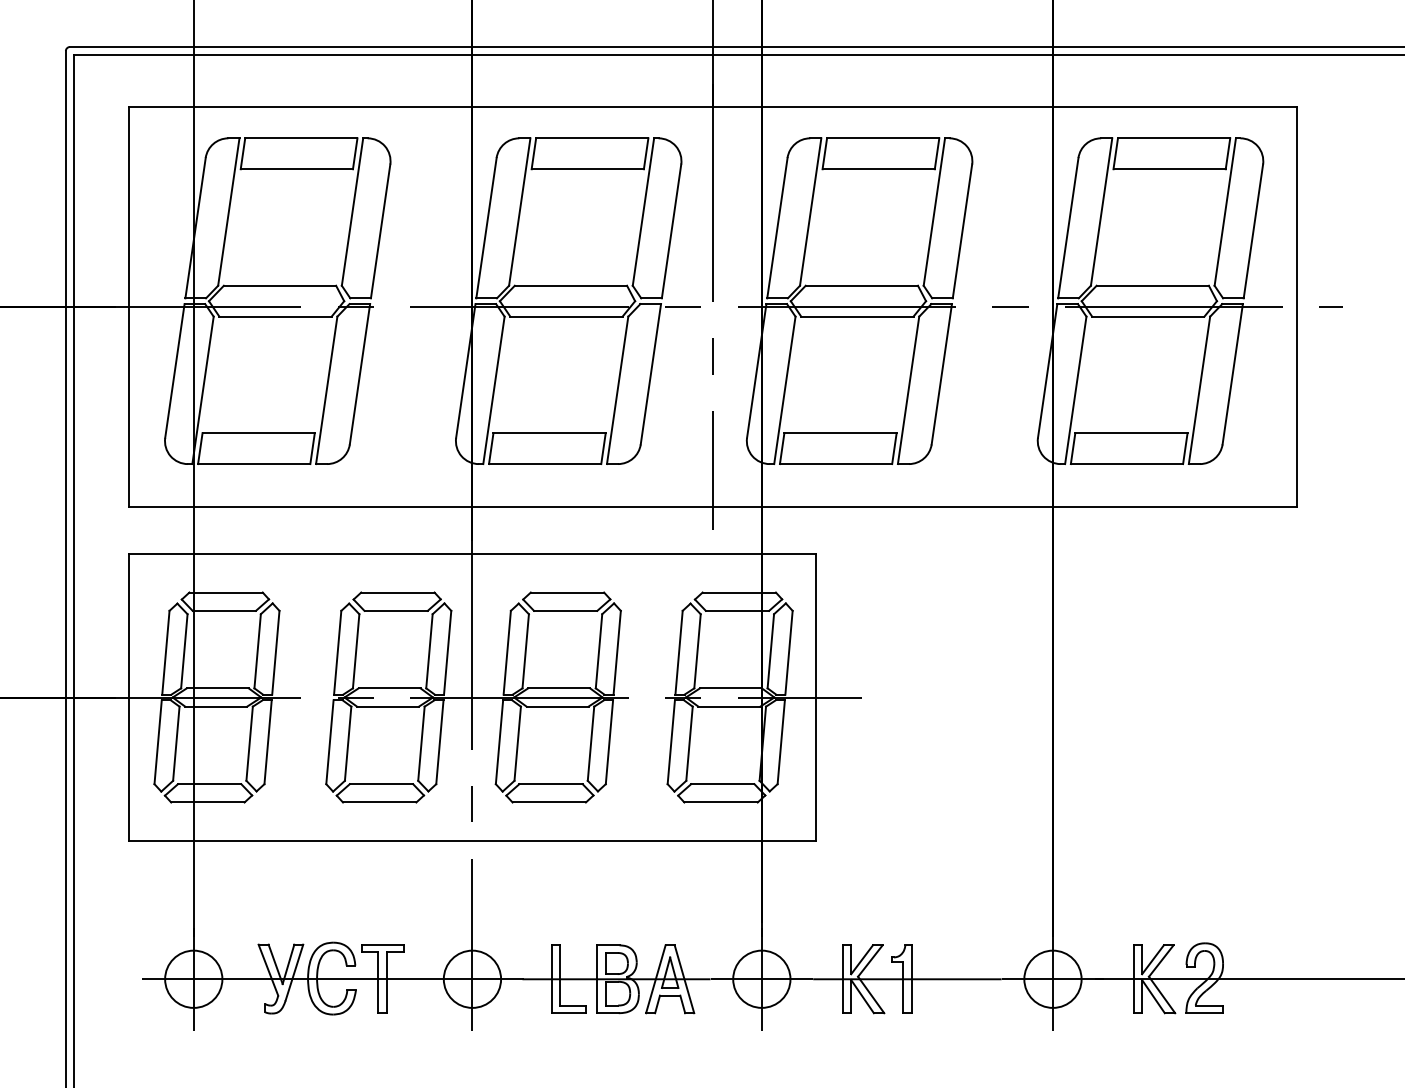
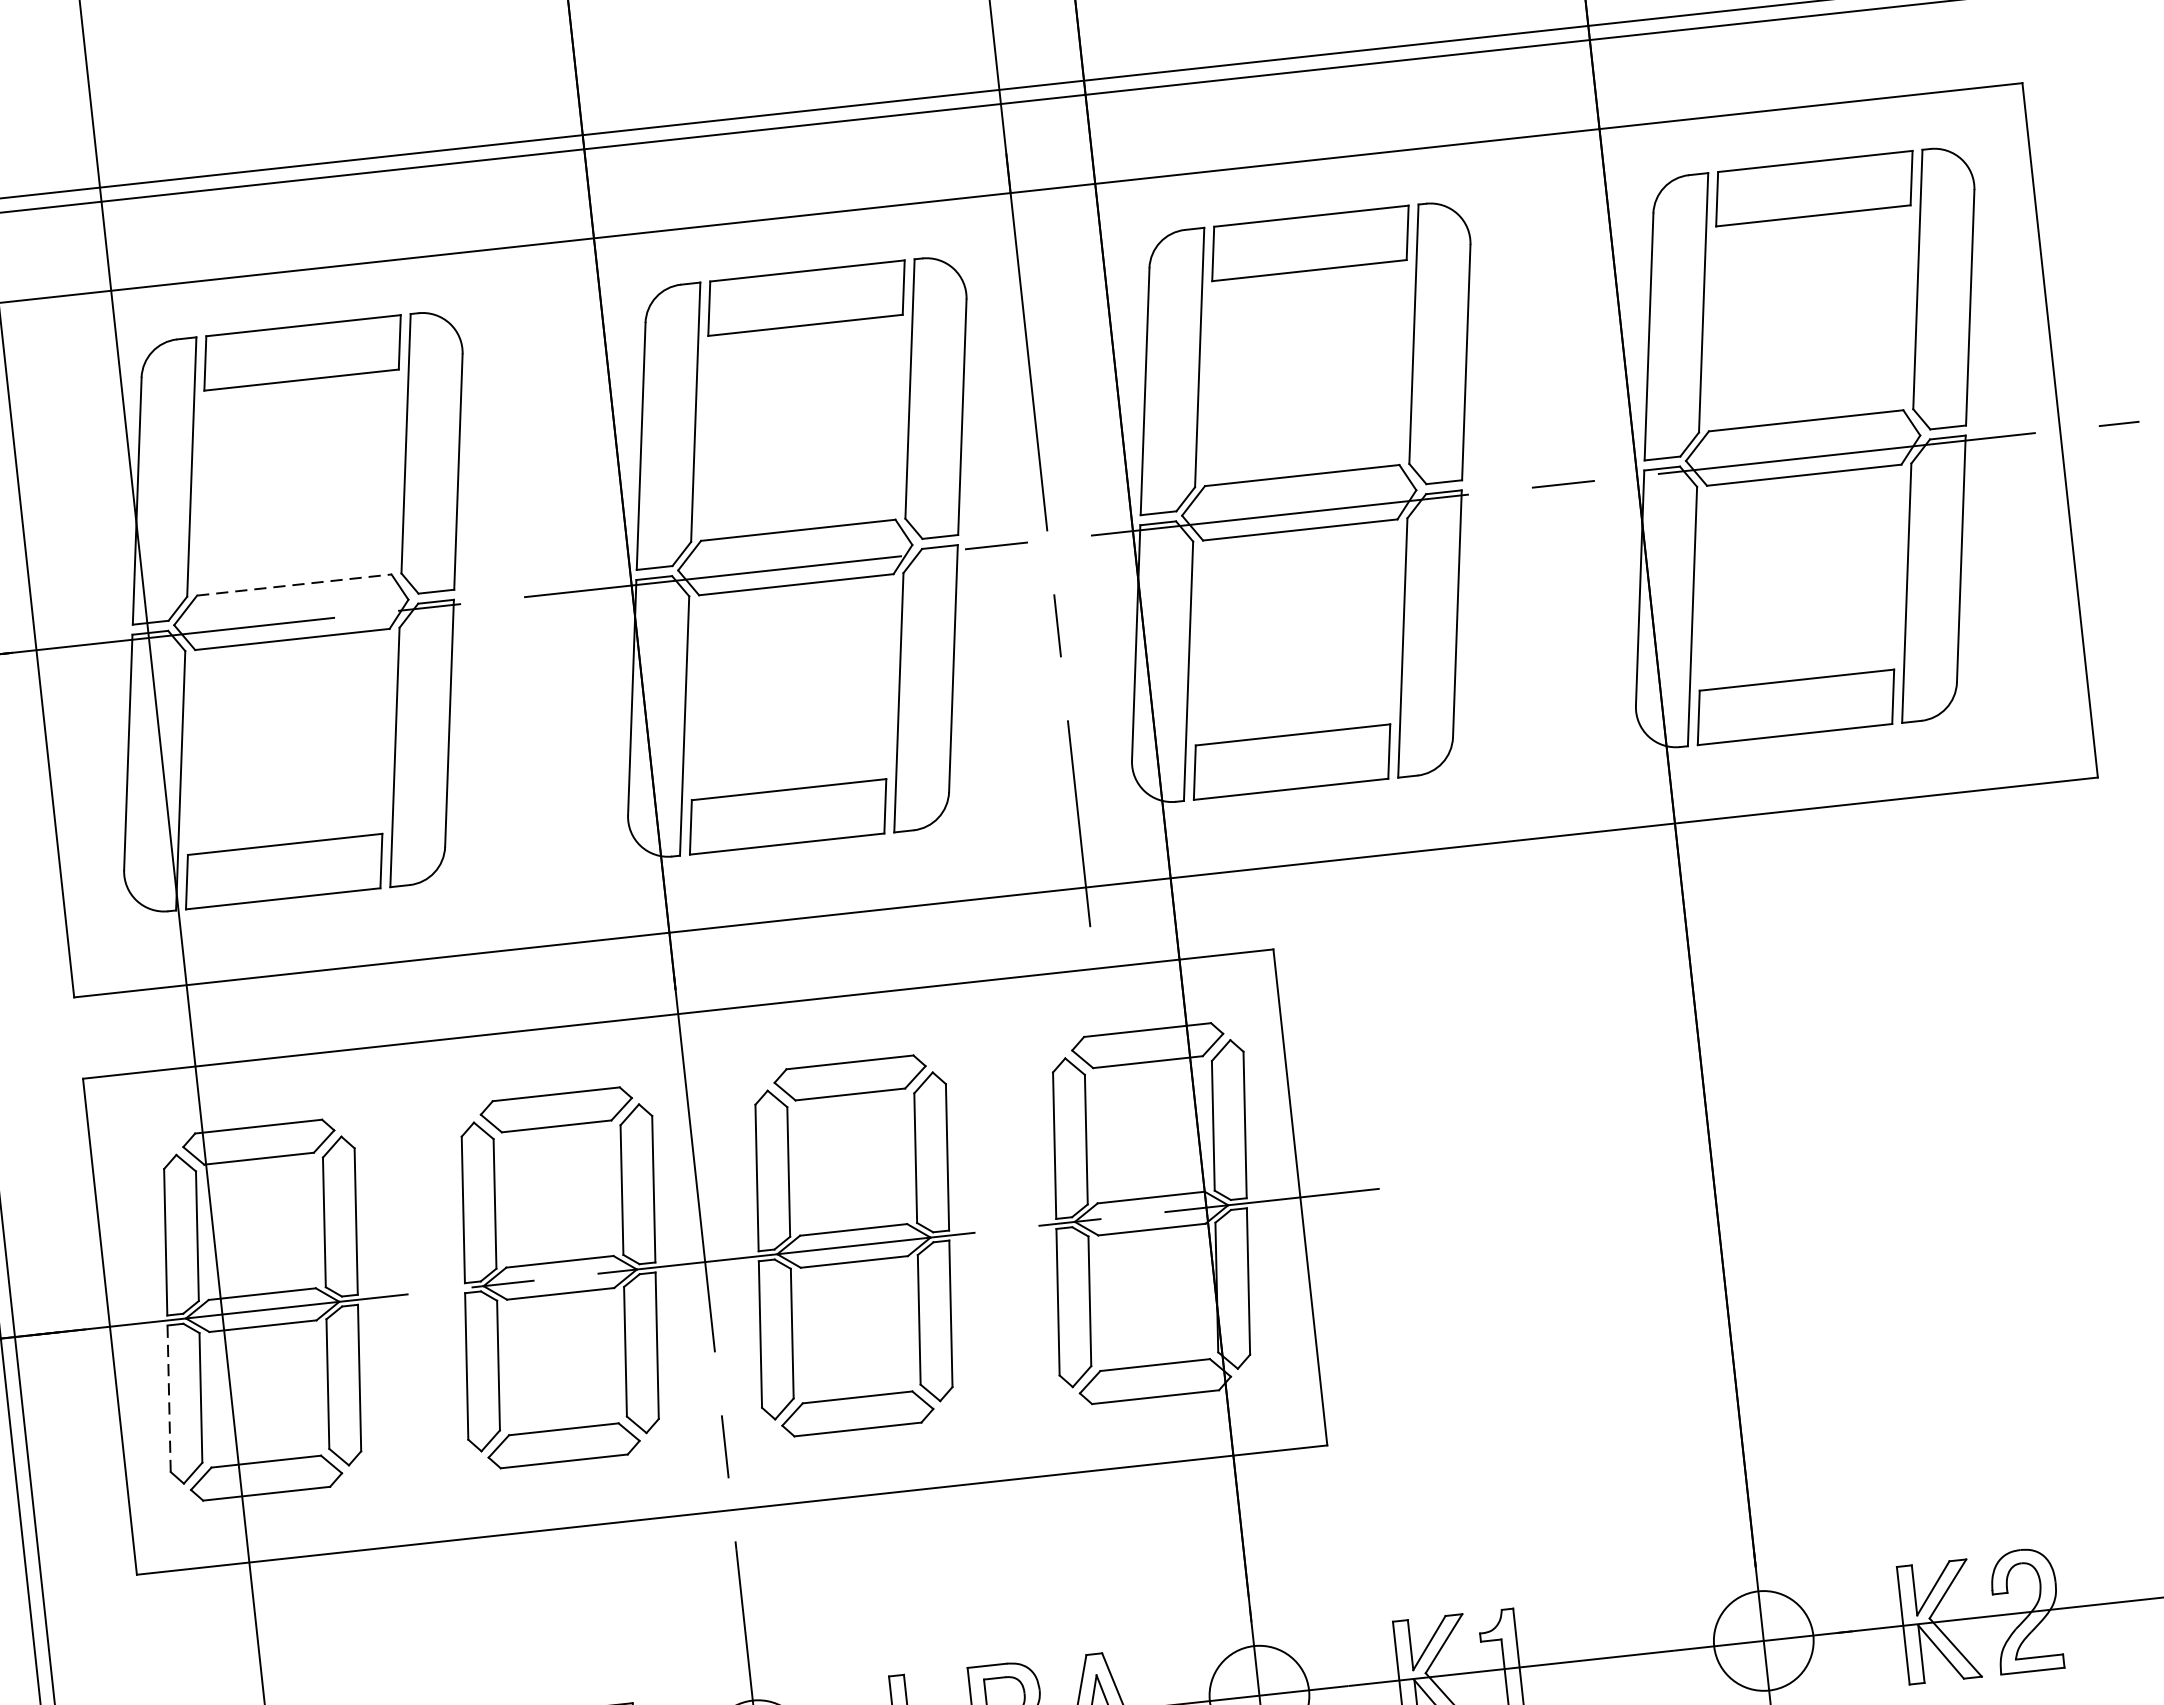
line: (280, 285) -> (295, 584), solid -> dashed
line: (158, 741) -> (169, 1397), solid -> dashed

